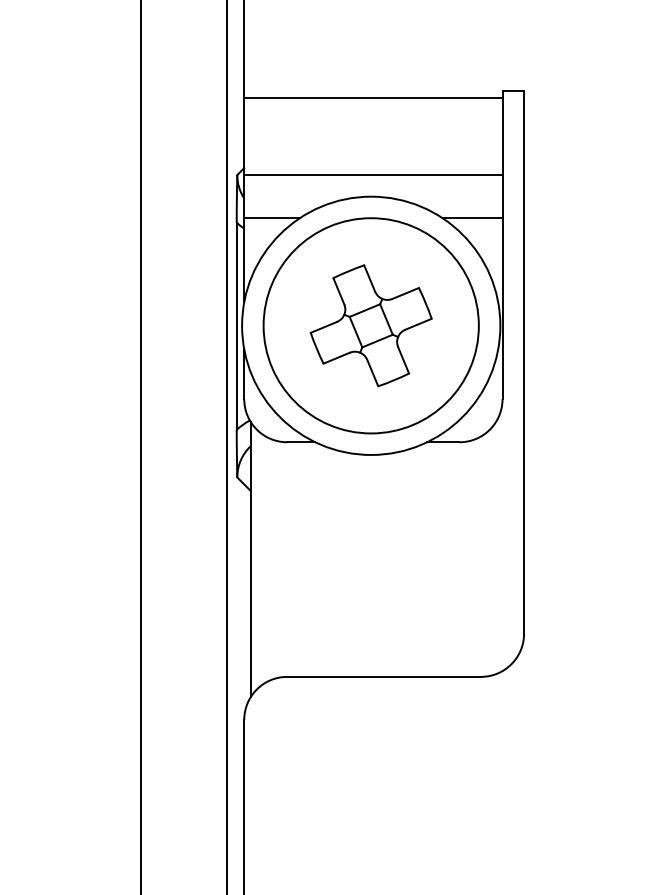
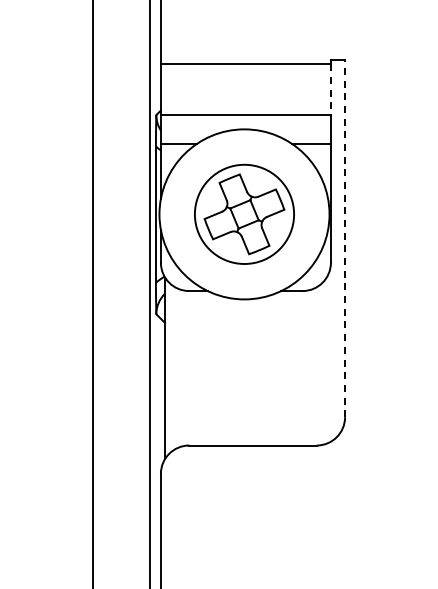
line: (501, 136) -> (330, 89), solid -> dashed
circle: (371, 325) -> (244, 214), size x0.7
line: (524, 362) -> (345, 238), solid -> dashed

